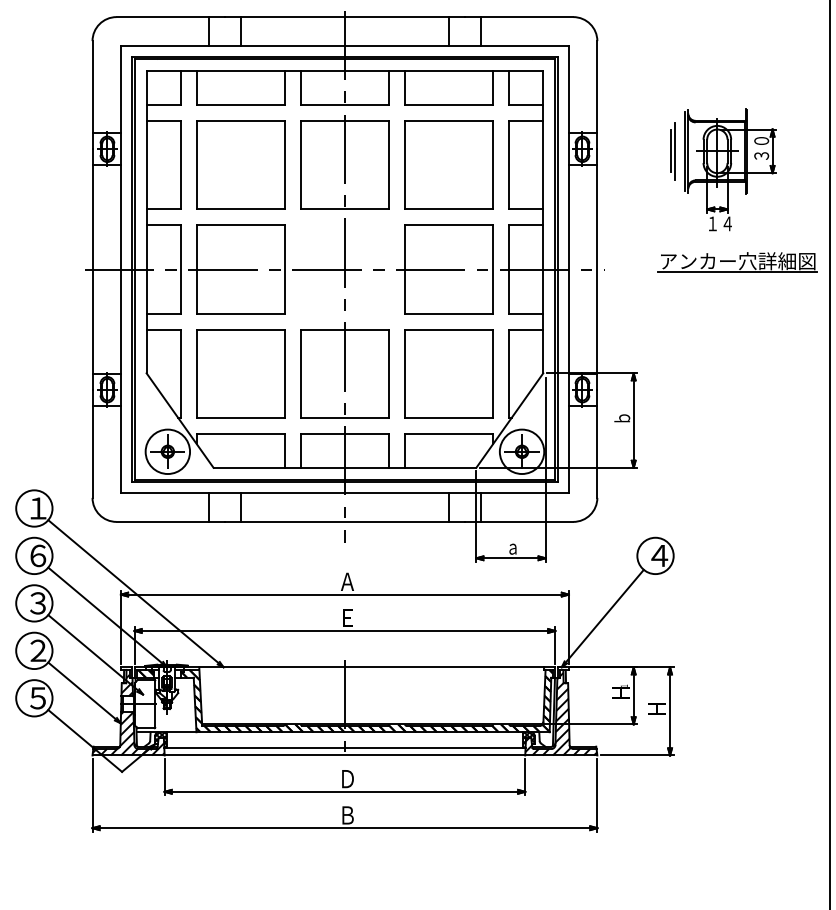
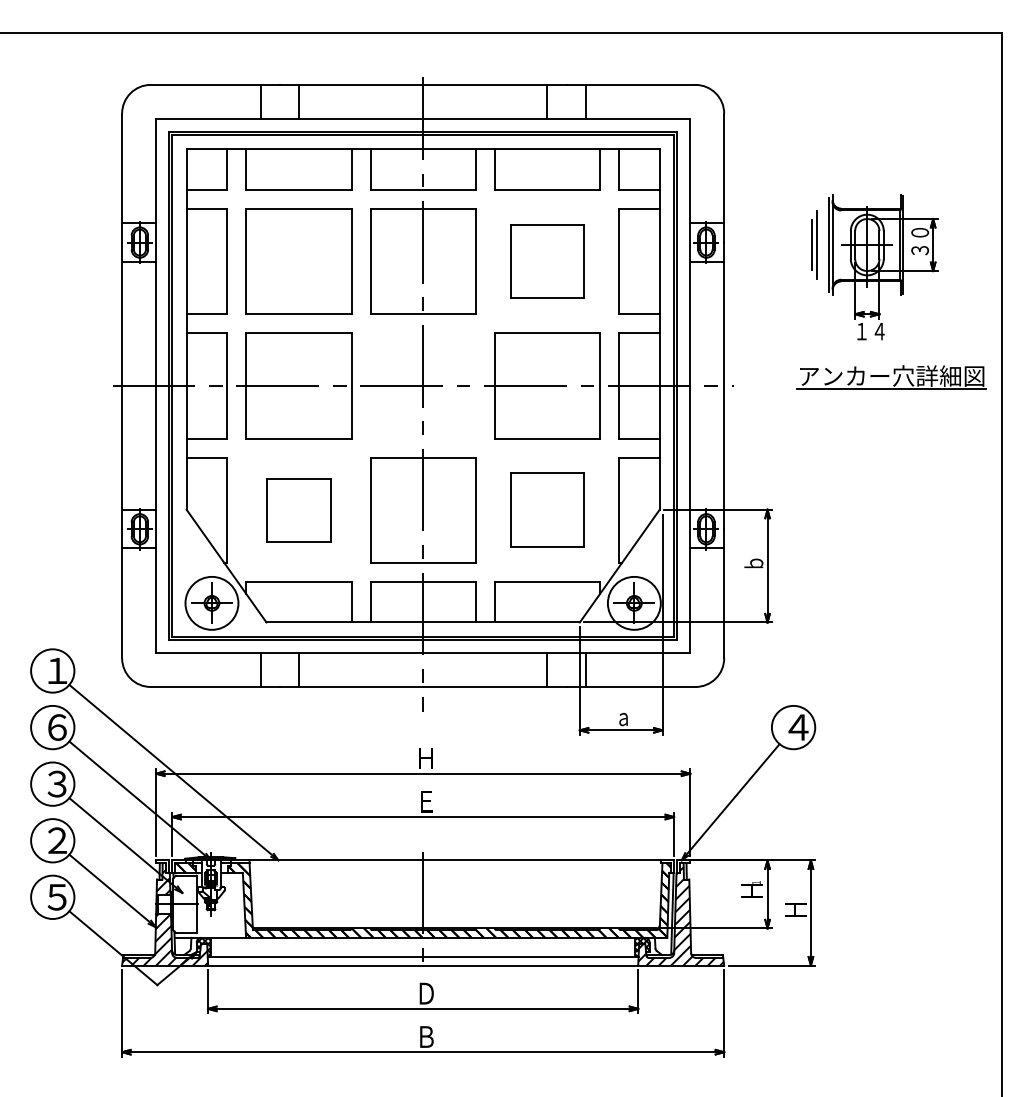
part: (449, 165) -> (547, 261), size x0.7
part: (240, 373) -> (298, 510), size x0.6
part: (449, 373) -> (547, 510), size x0.7
text: (346, 581) -> (425, 758), Ａ -> Ｈ

